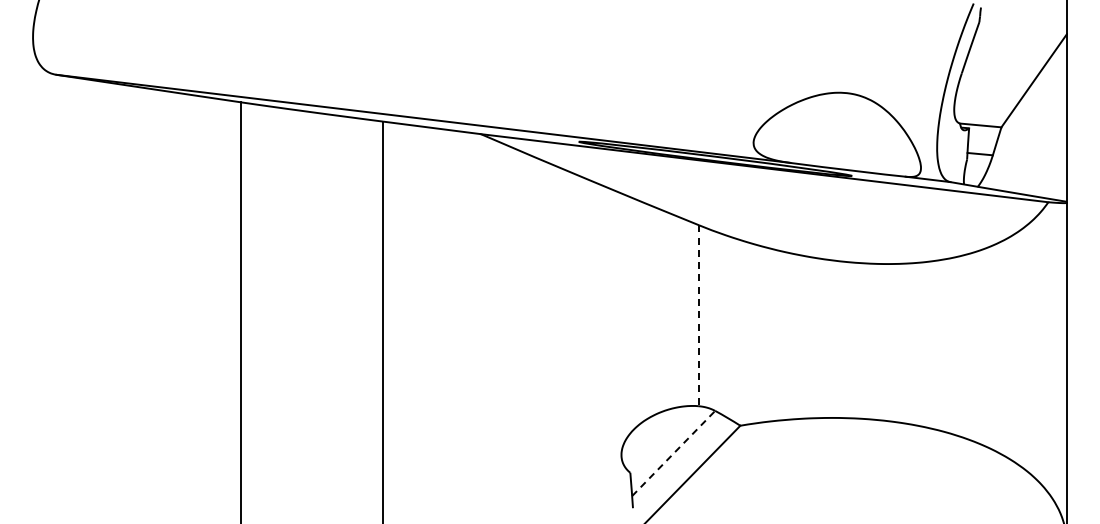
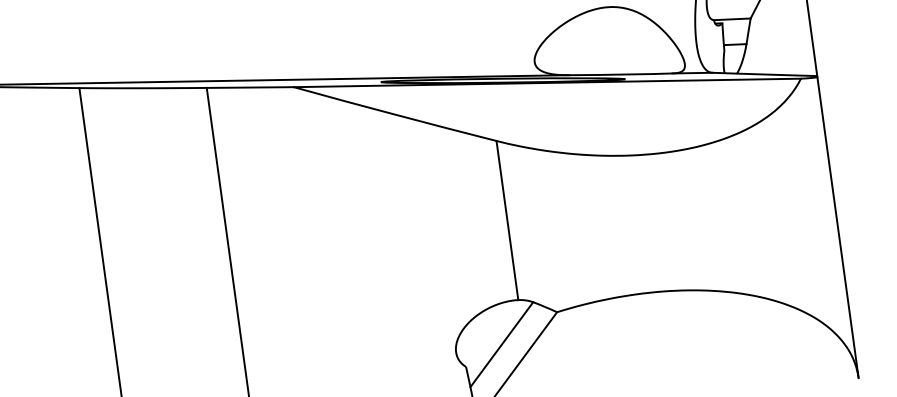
line: (698, 315) -> (507, 220), dashed -> solid
line: (673, 453) -> (501, 344), dashed -> solid

